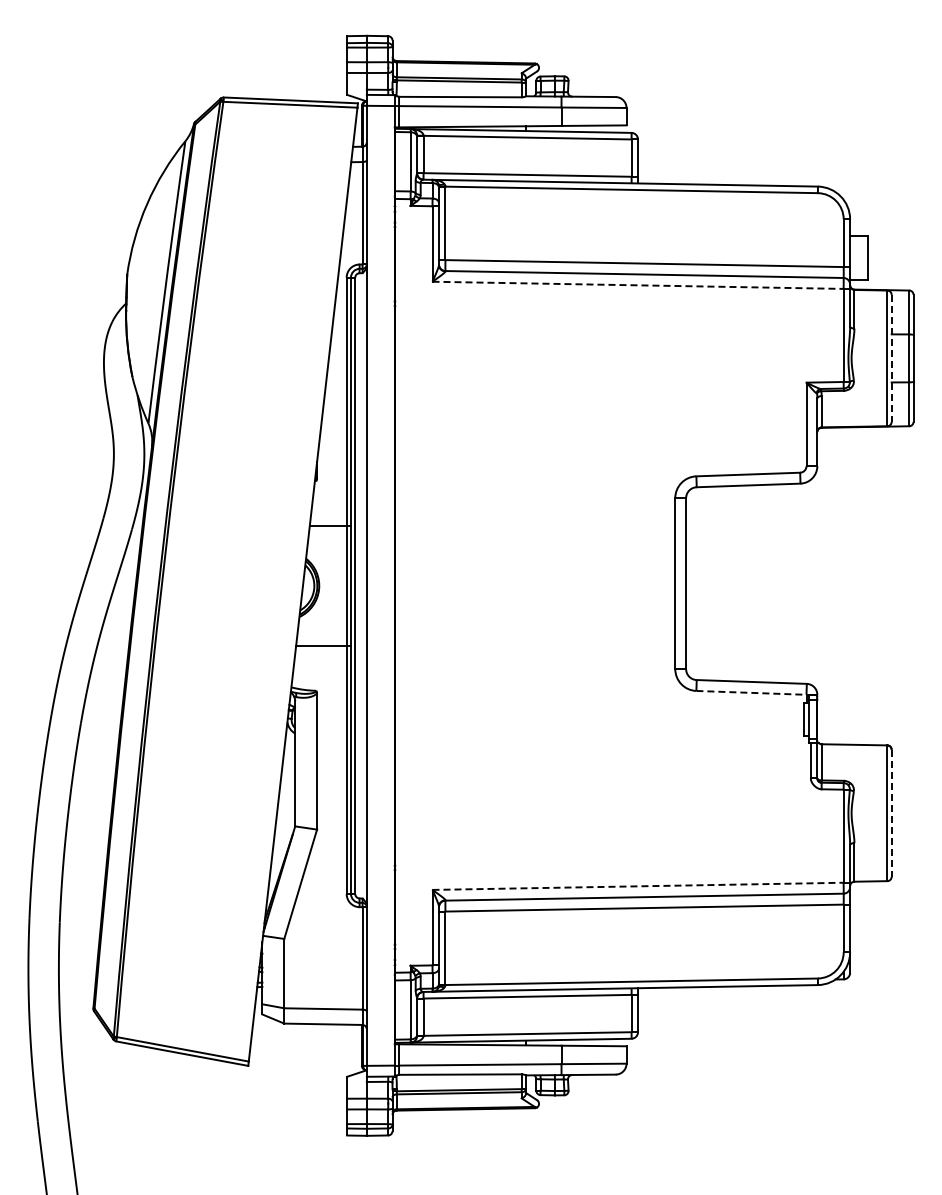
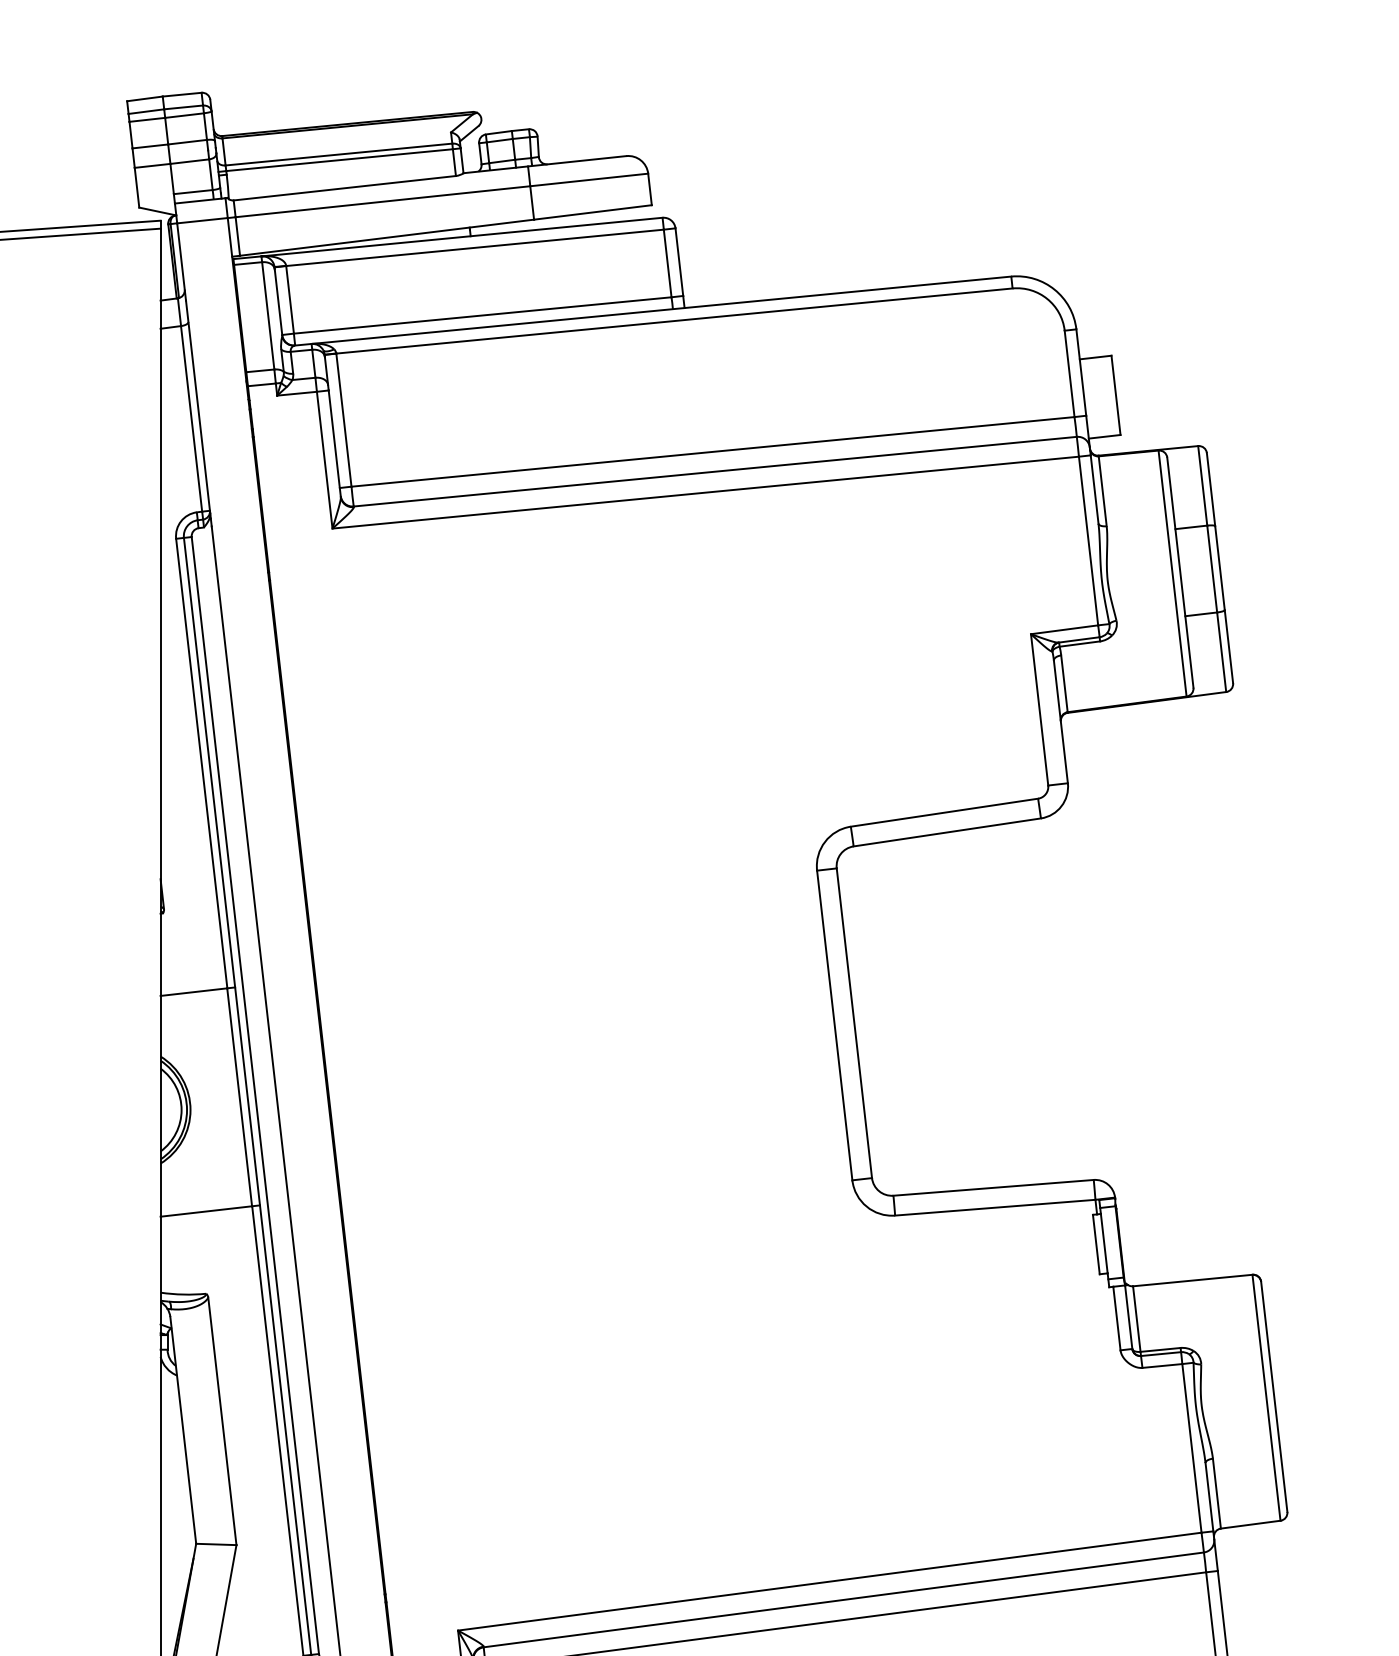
line: (638, 285) -> (706, 492), dashed -> solid
line: (891, 358) -> (1180, 572), dashed -> solid
line: (751, 692) -> (995, 1206), dashed -> solid
line: (891, 813) -> (1273, 1397), dashed -> solid
line: (638, 886) -> (830, 1581), dashed -> solid

